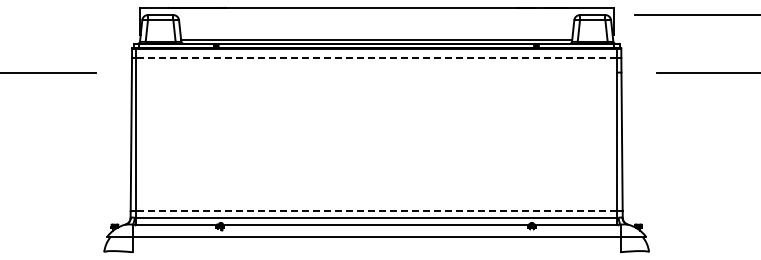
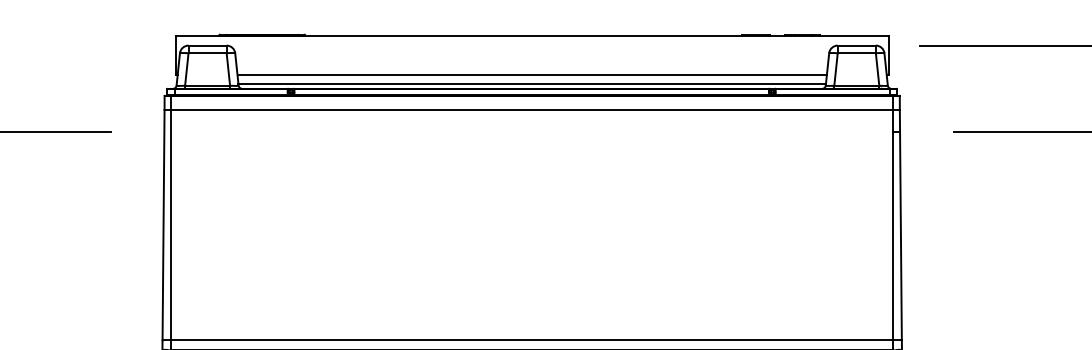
line: (376, 34) -> (531, 74), added
line: (376, 57) -> (531, 109), dashed -> solid
line: (376, 211) -> (531, 340), dashed -> solid

